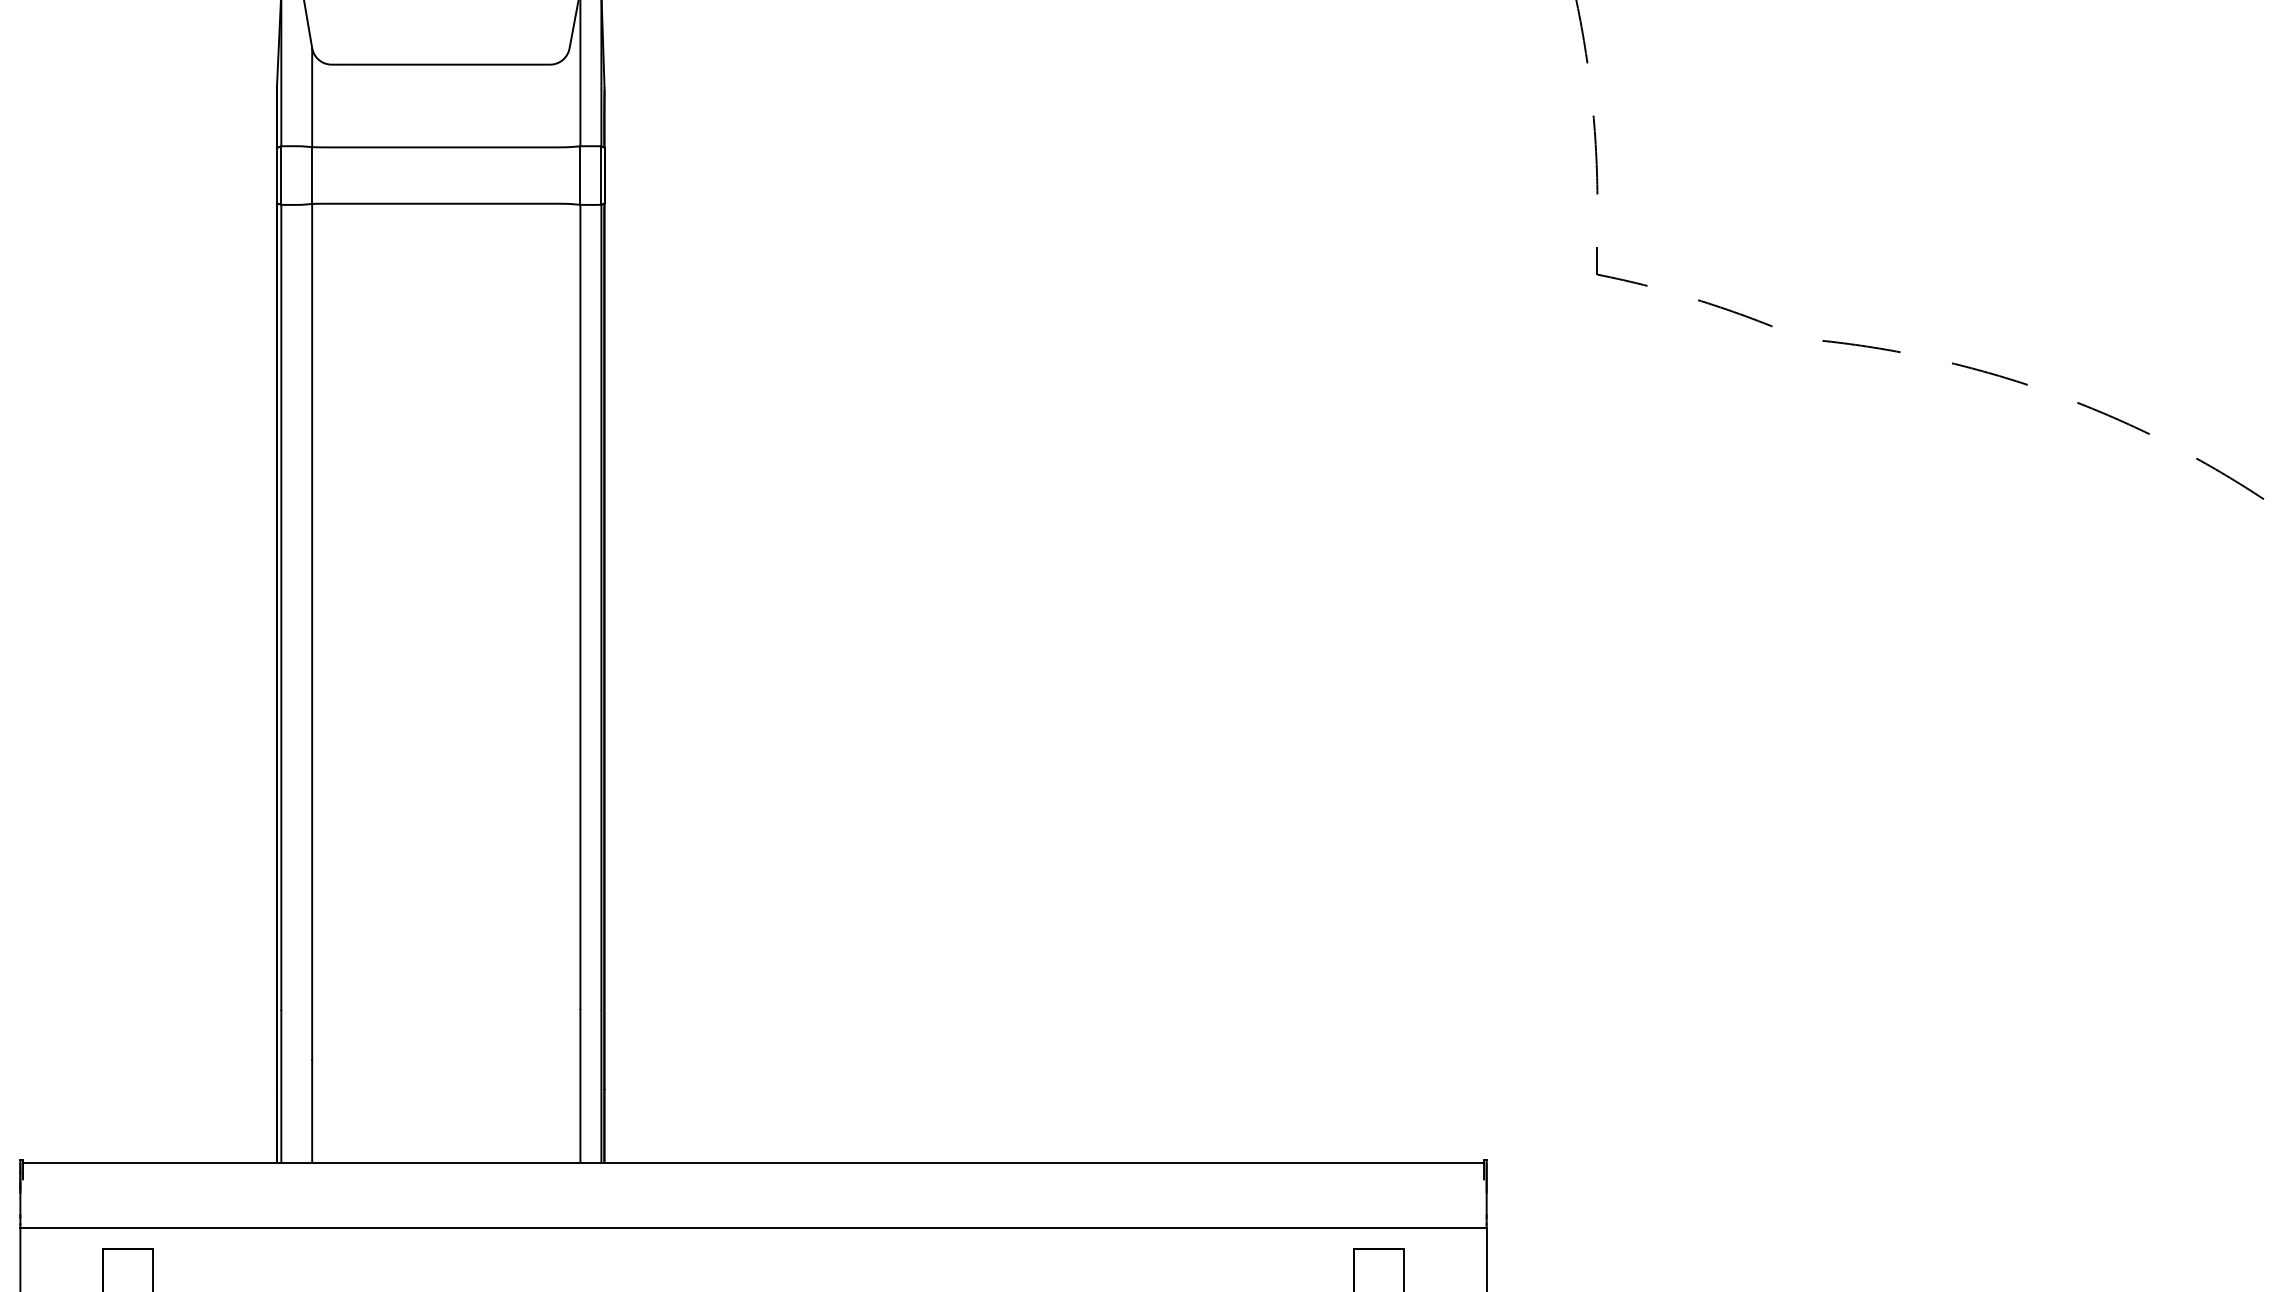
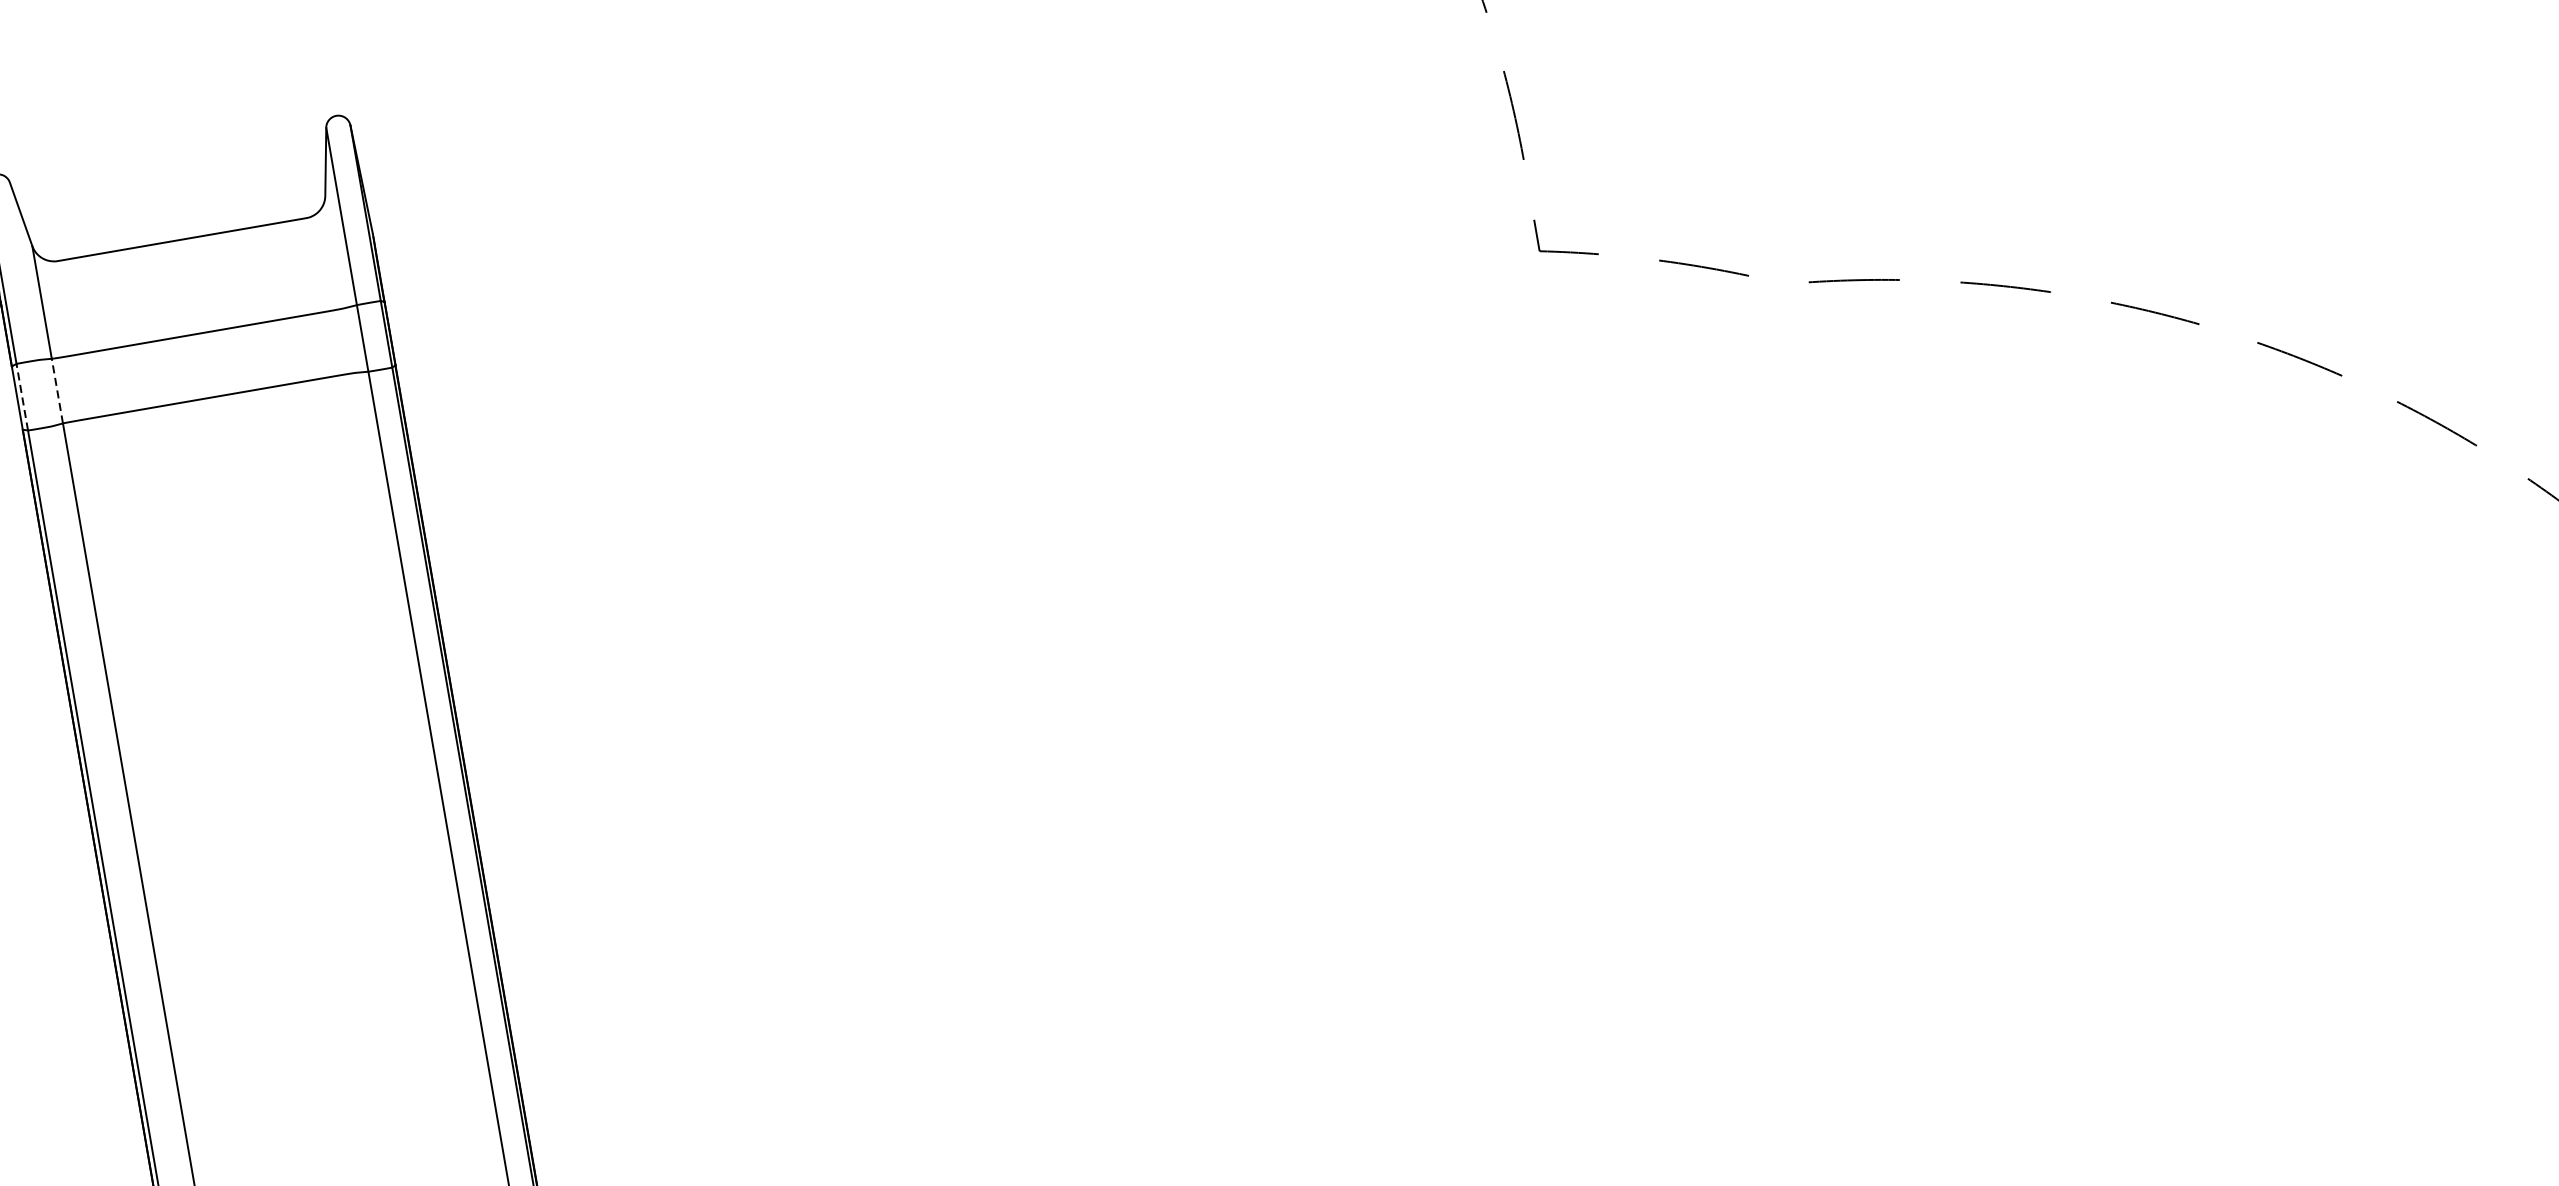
line: (281, 175) -> (22, 397), solid -> dashed
line: (312, 175) -> (57, 391), solid -> dashed

